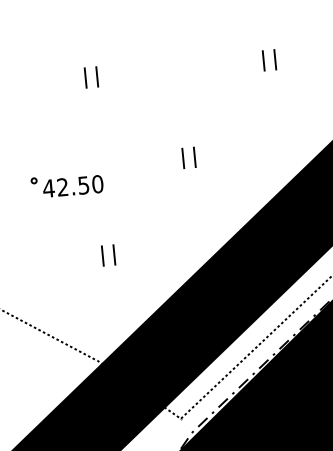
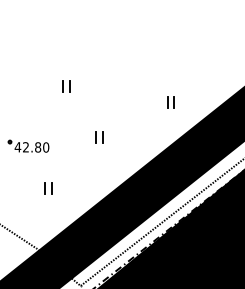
part: (268, 60) -> (170, 102), moved
part: (91, 77) -> (66, 86), moved
text: (84, 185) -> (38, 147), 42.50 -> 42.80

